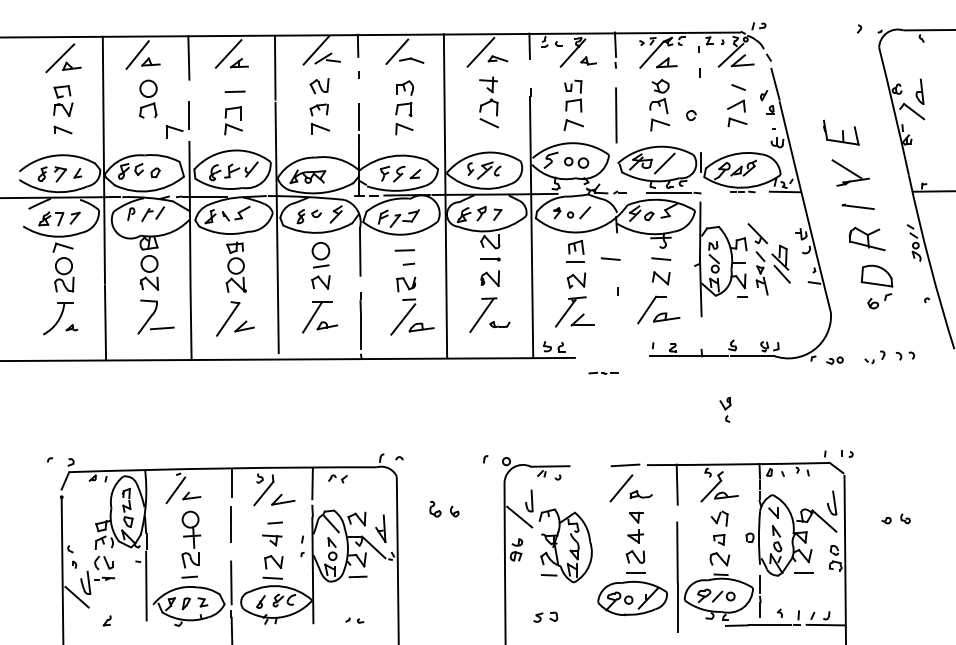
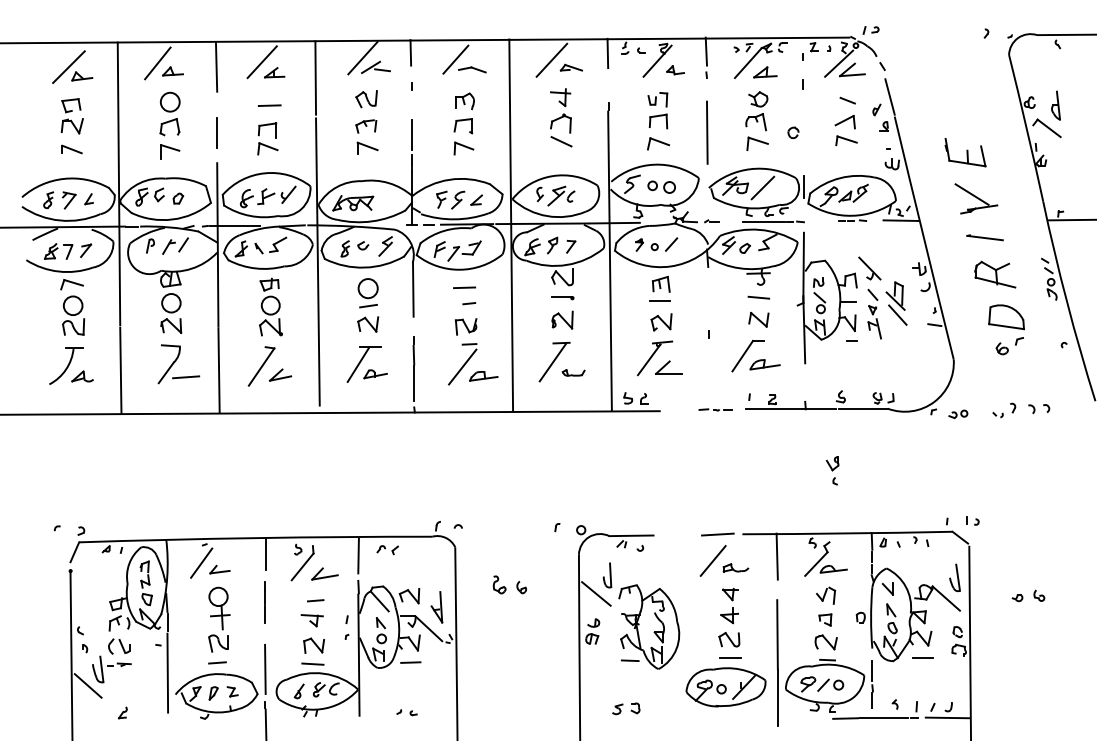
part: (174, 131) -> (170, 151), moved
line: (610, 258) -> (700, 297), removed
part: (72, 327) -> (82, 376), size x1.67
part: (603, 373) -> (715, 409), moved

